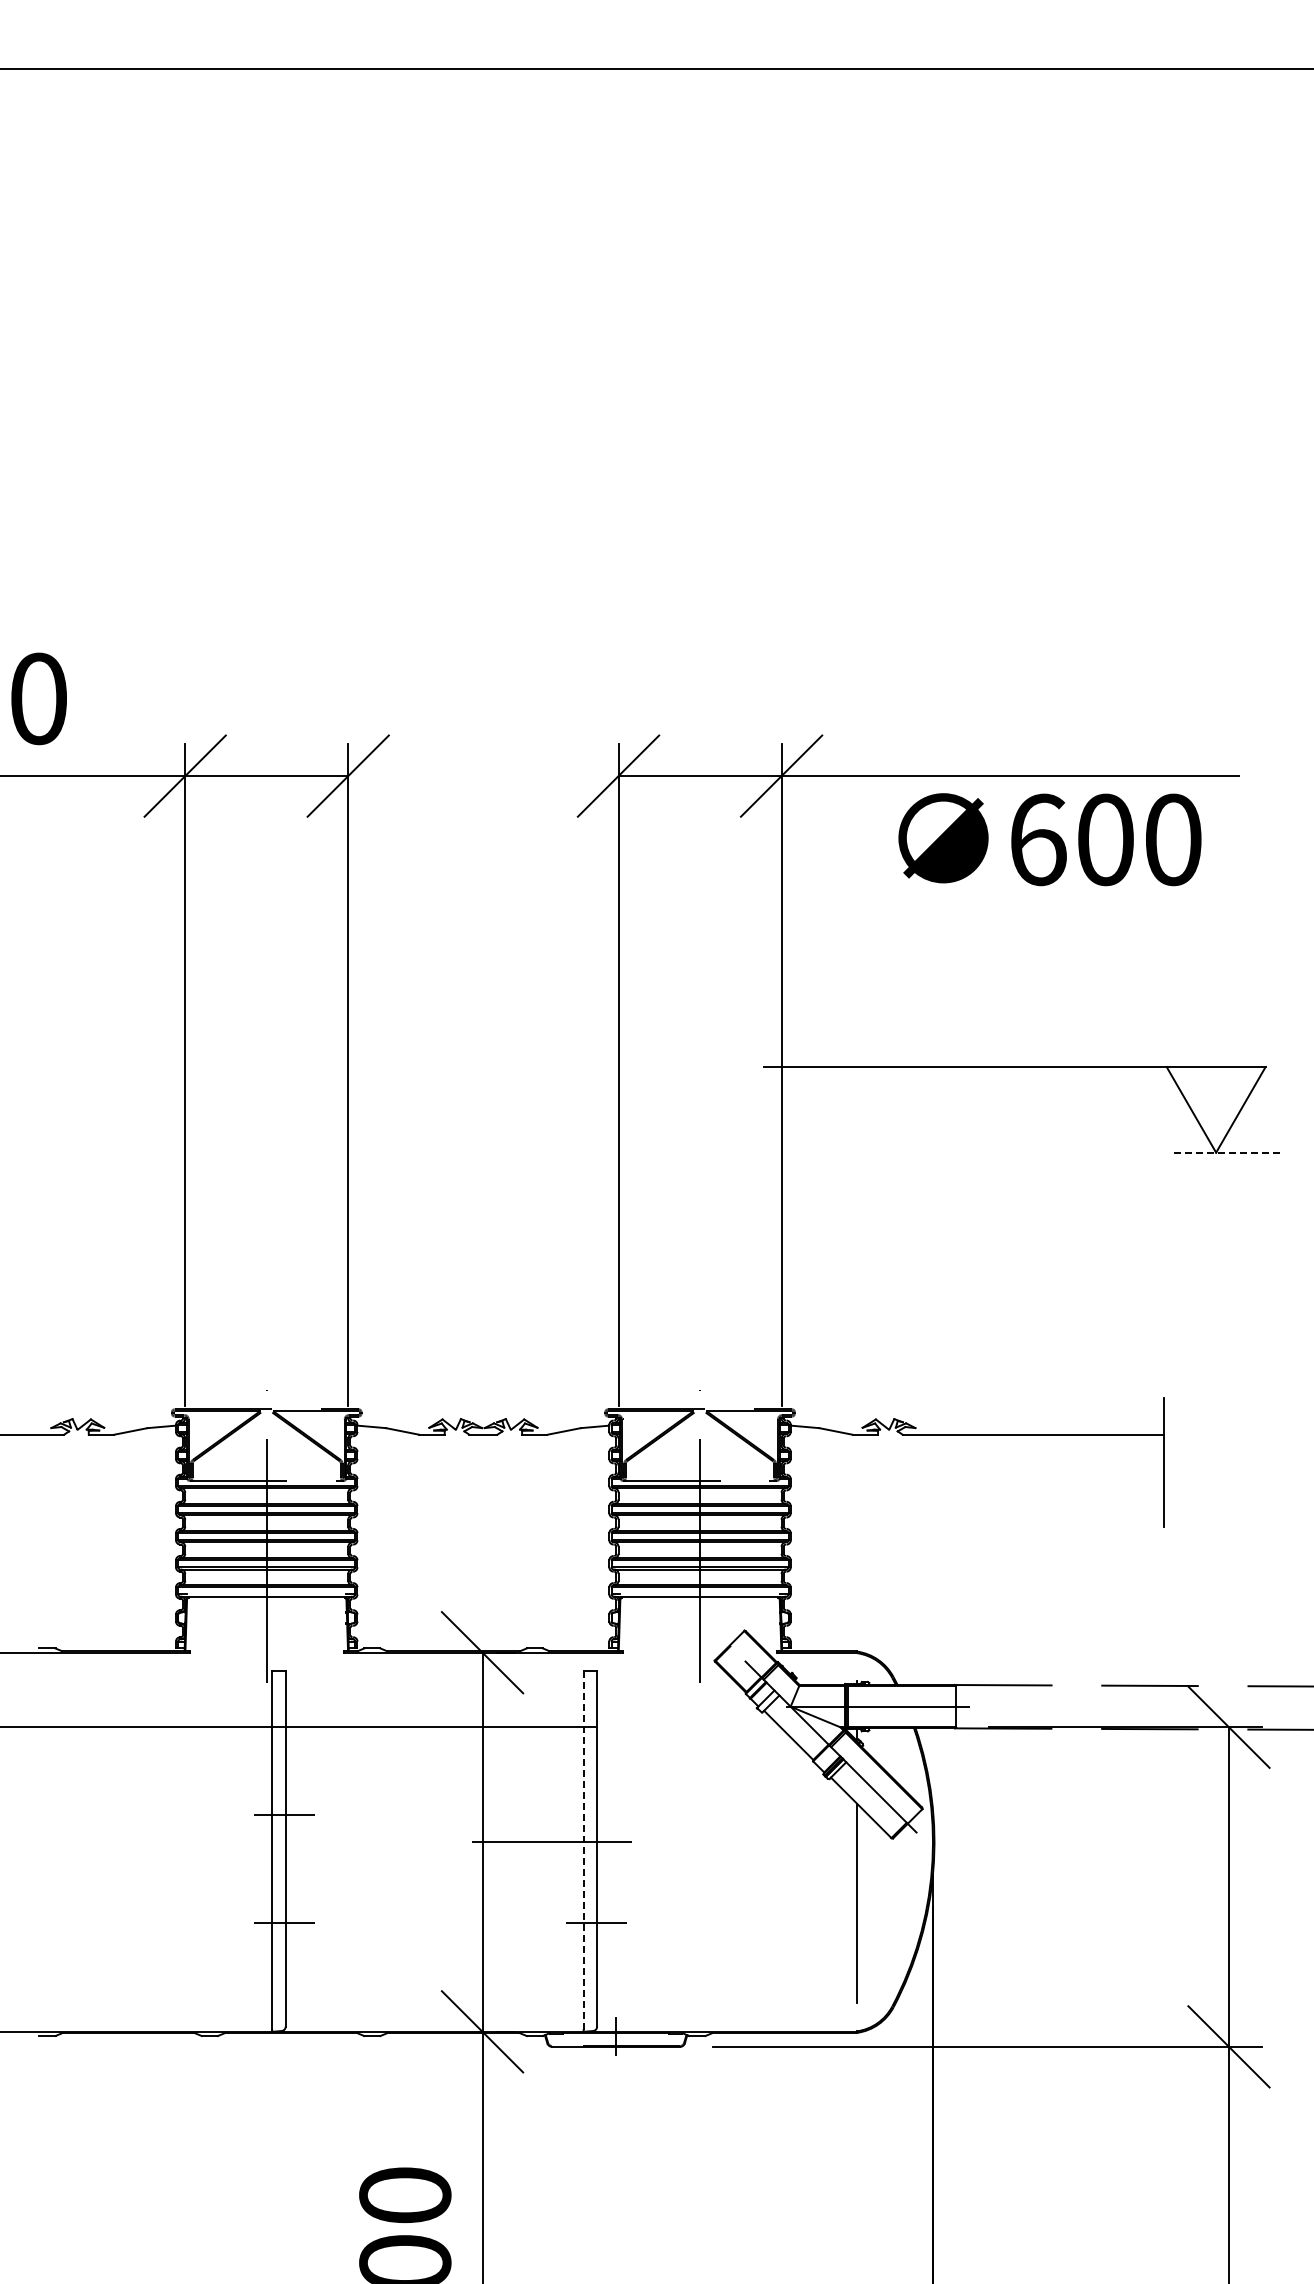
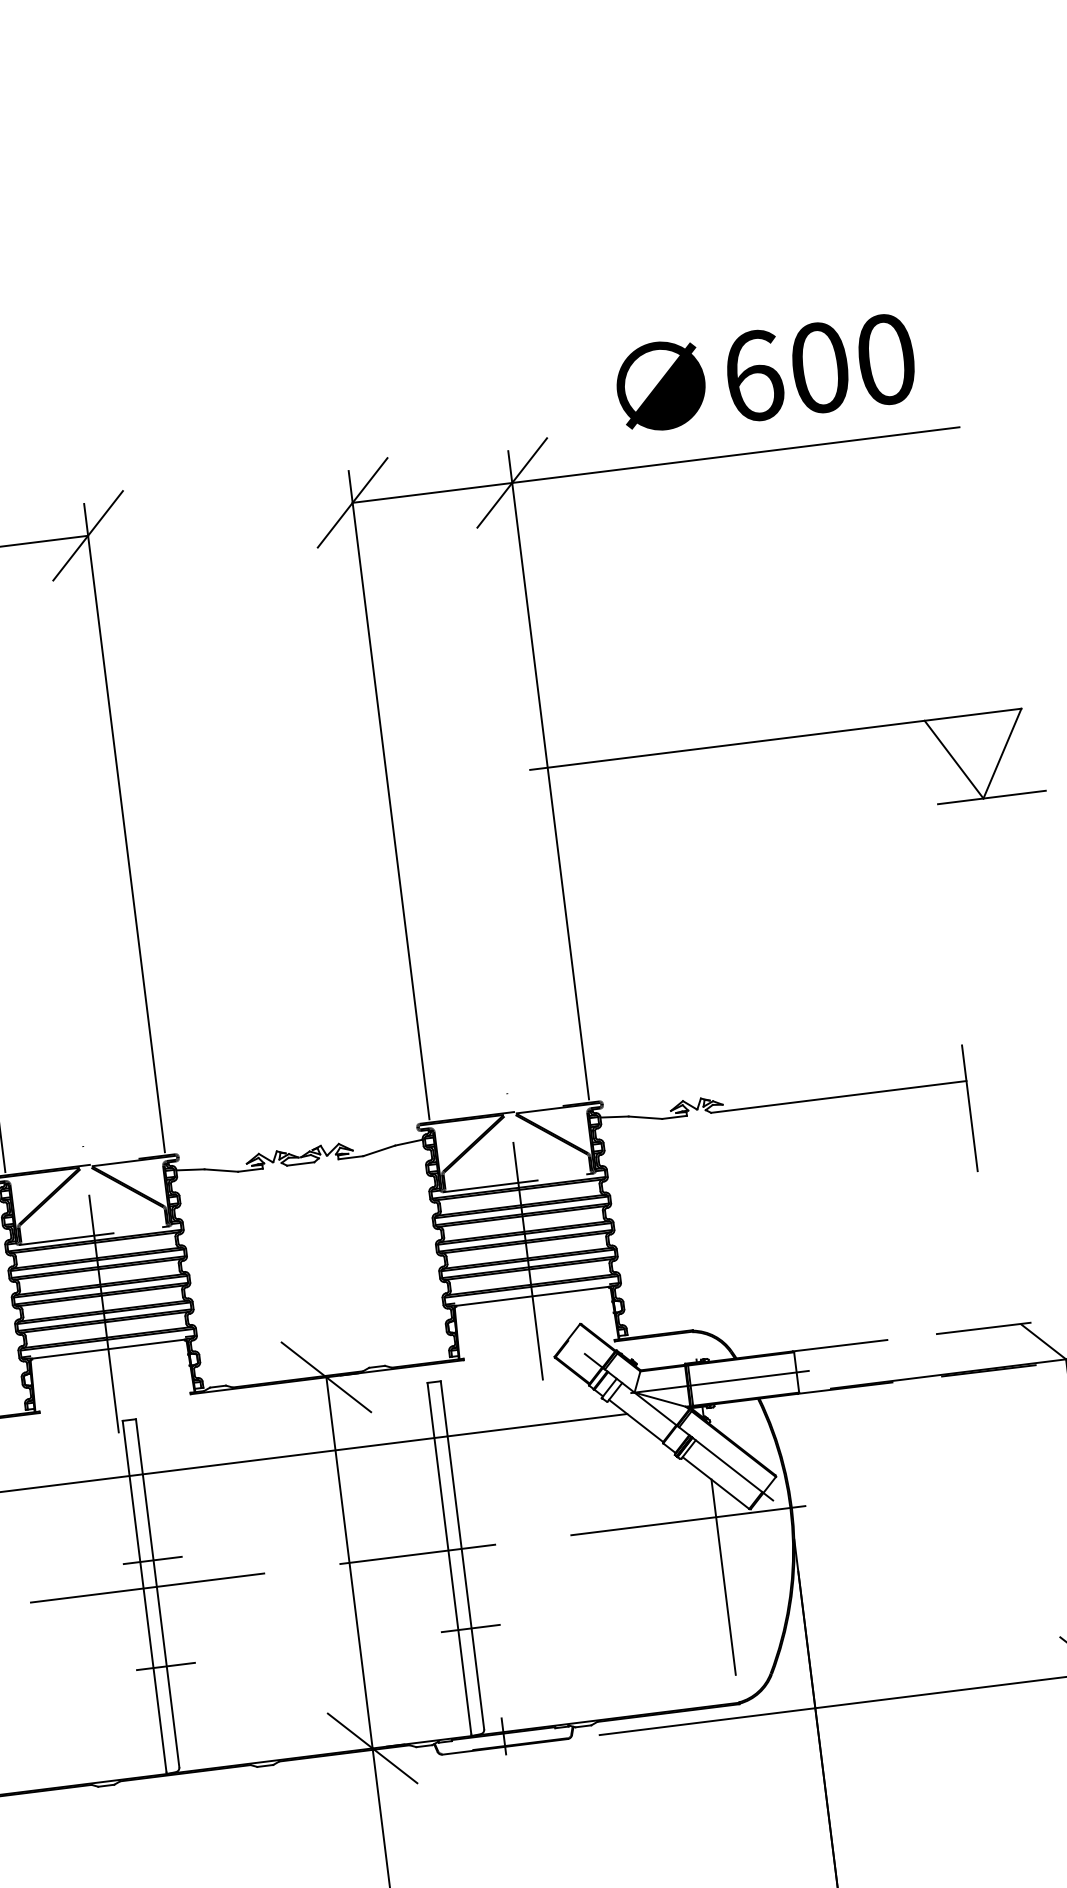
text: (1049, 839) -> (764, 374), moved
line: (1224, 1152) -> (991, 797), dashed -> solid
line: (688, 1727) -> (537, 1425), added
line: (276, 1842) -> (147, 1588), added
line: (828, 1842) -> (688, 1520), added
line: (583, 1850) -> (449, 1558), dashed -> solid

